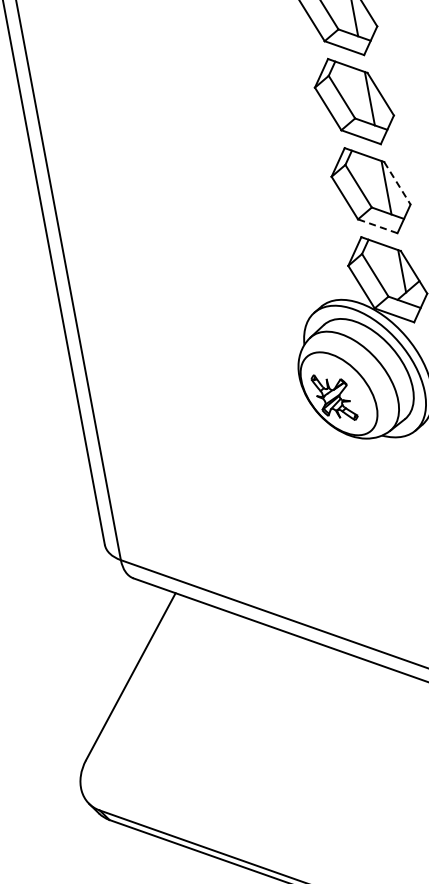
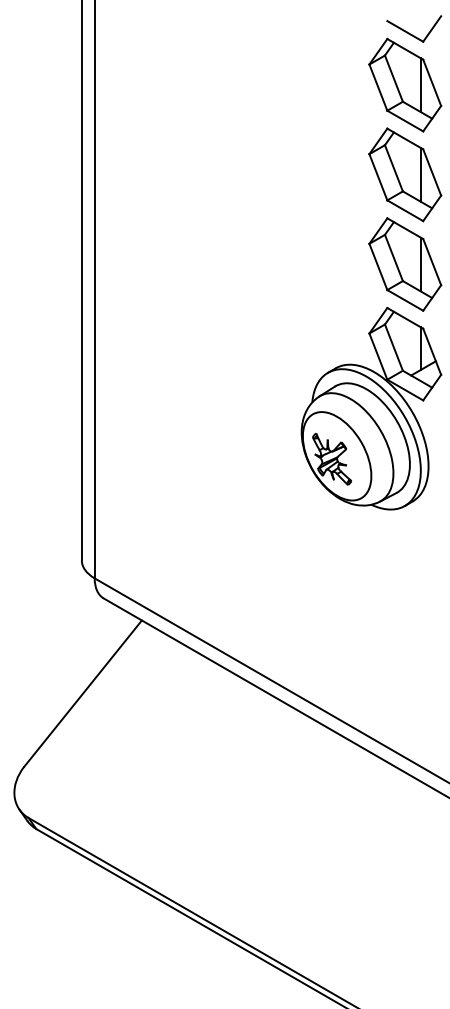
line: (397, 183) -> (432, 262), dashed -> solid
line: (378, 226) -> (405, 300), dashed -> solid

